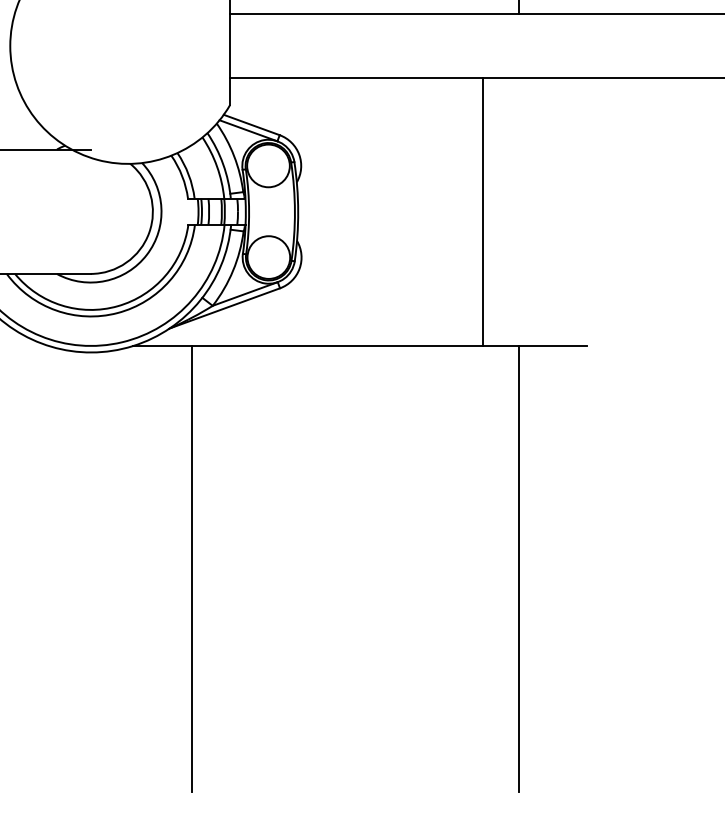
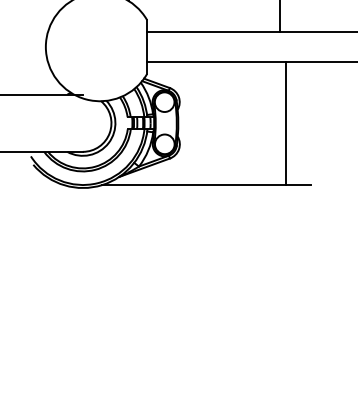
line: (483, 212) -> (285, 123), moved
line: (192, 568) -> (129, 287), removed
line: (518, 568) -> (279, 287), removed

